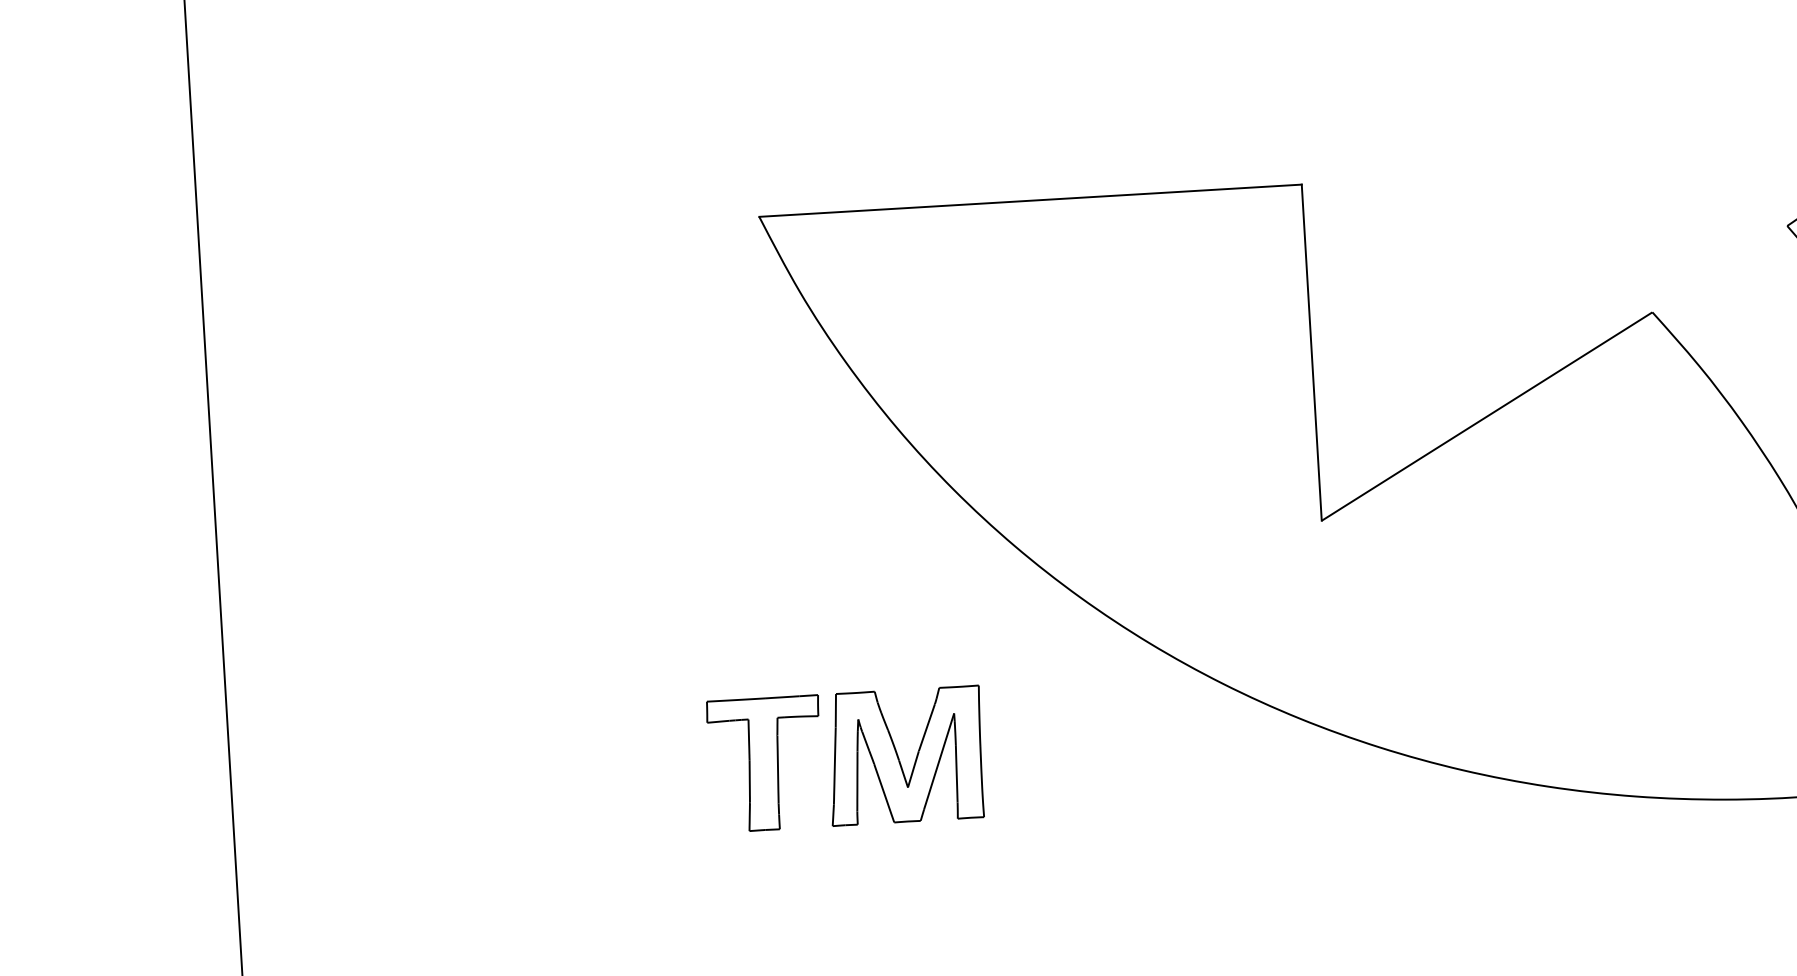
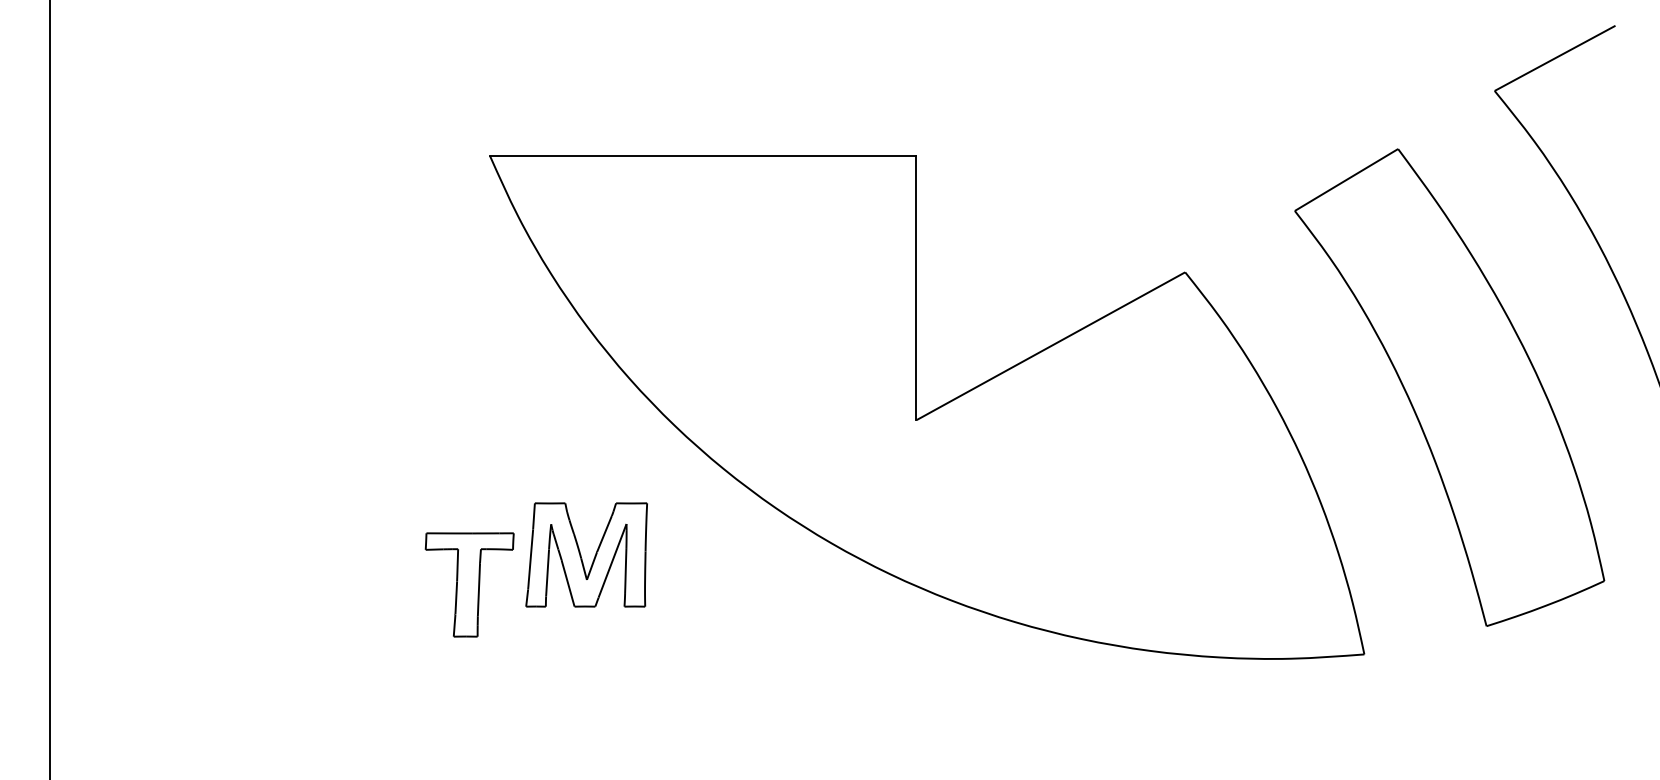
part: (905, 755) -> (586, 554), moved

